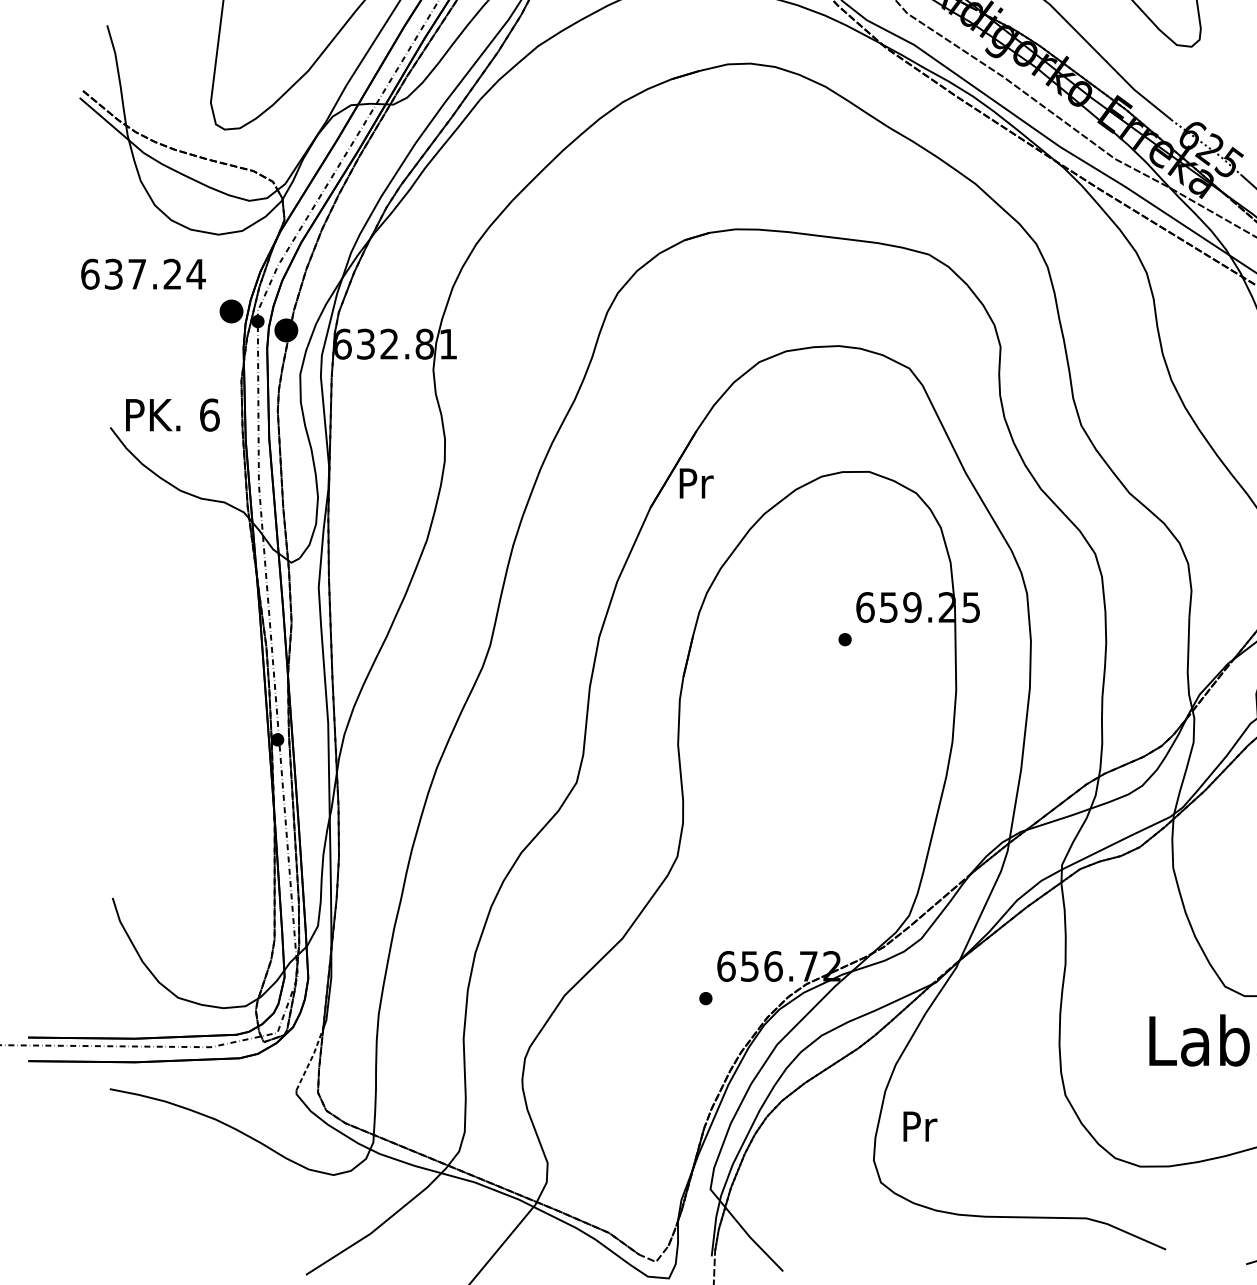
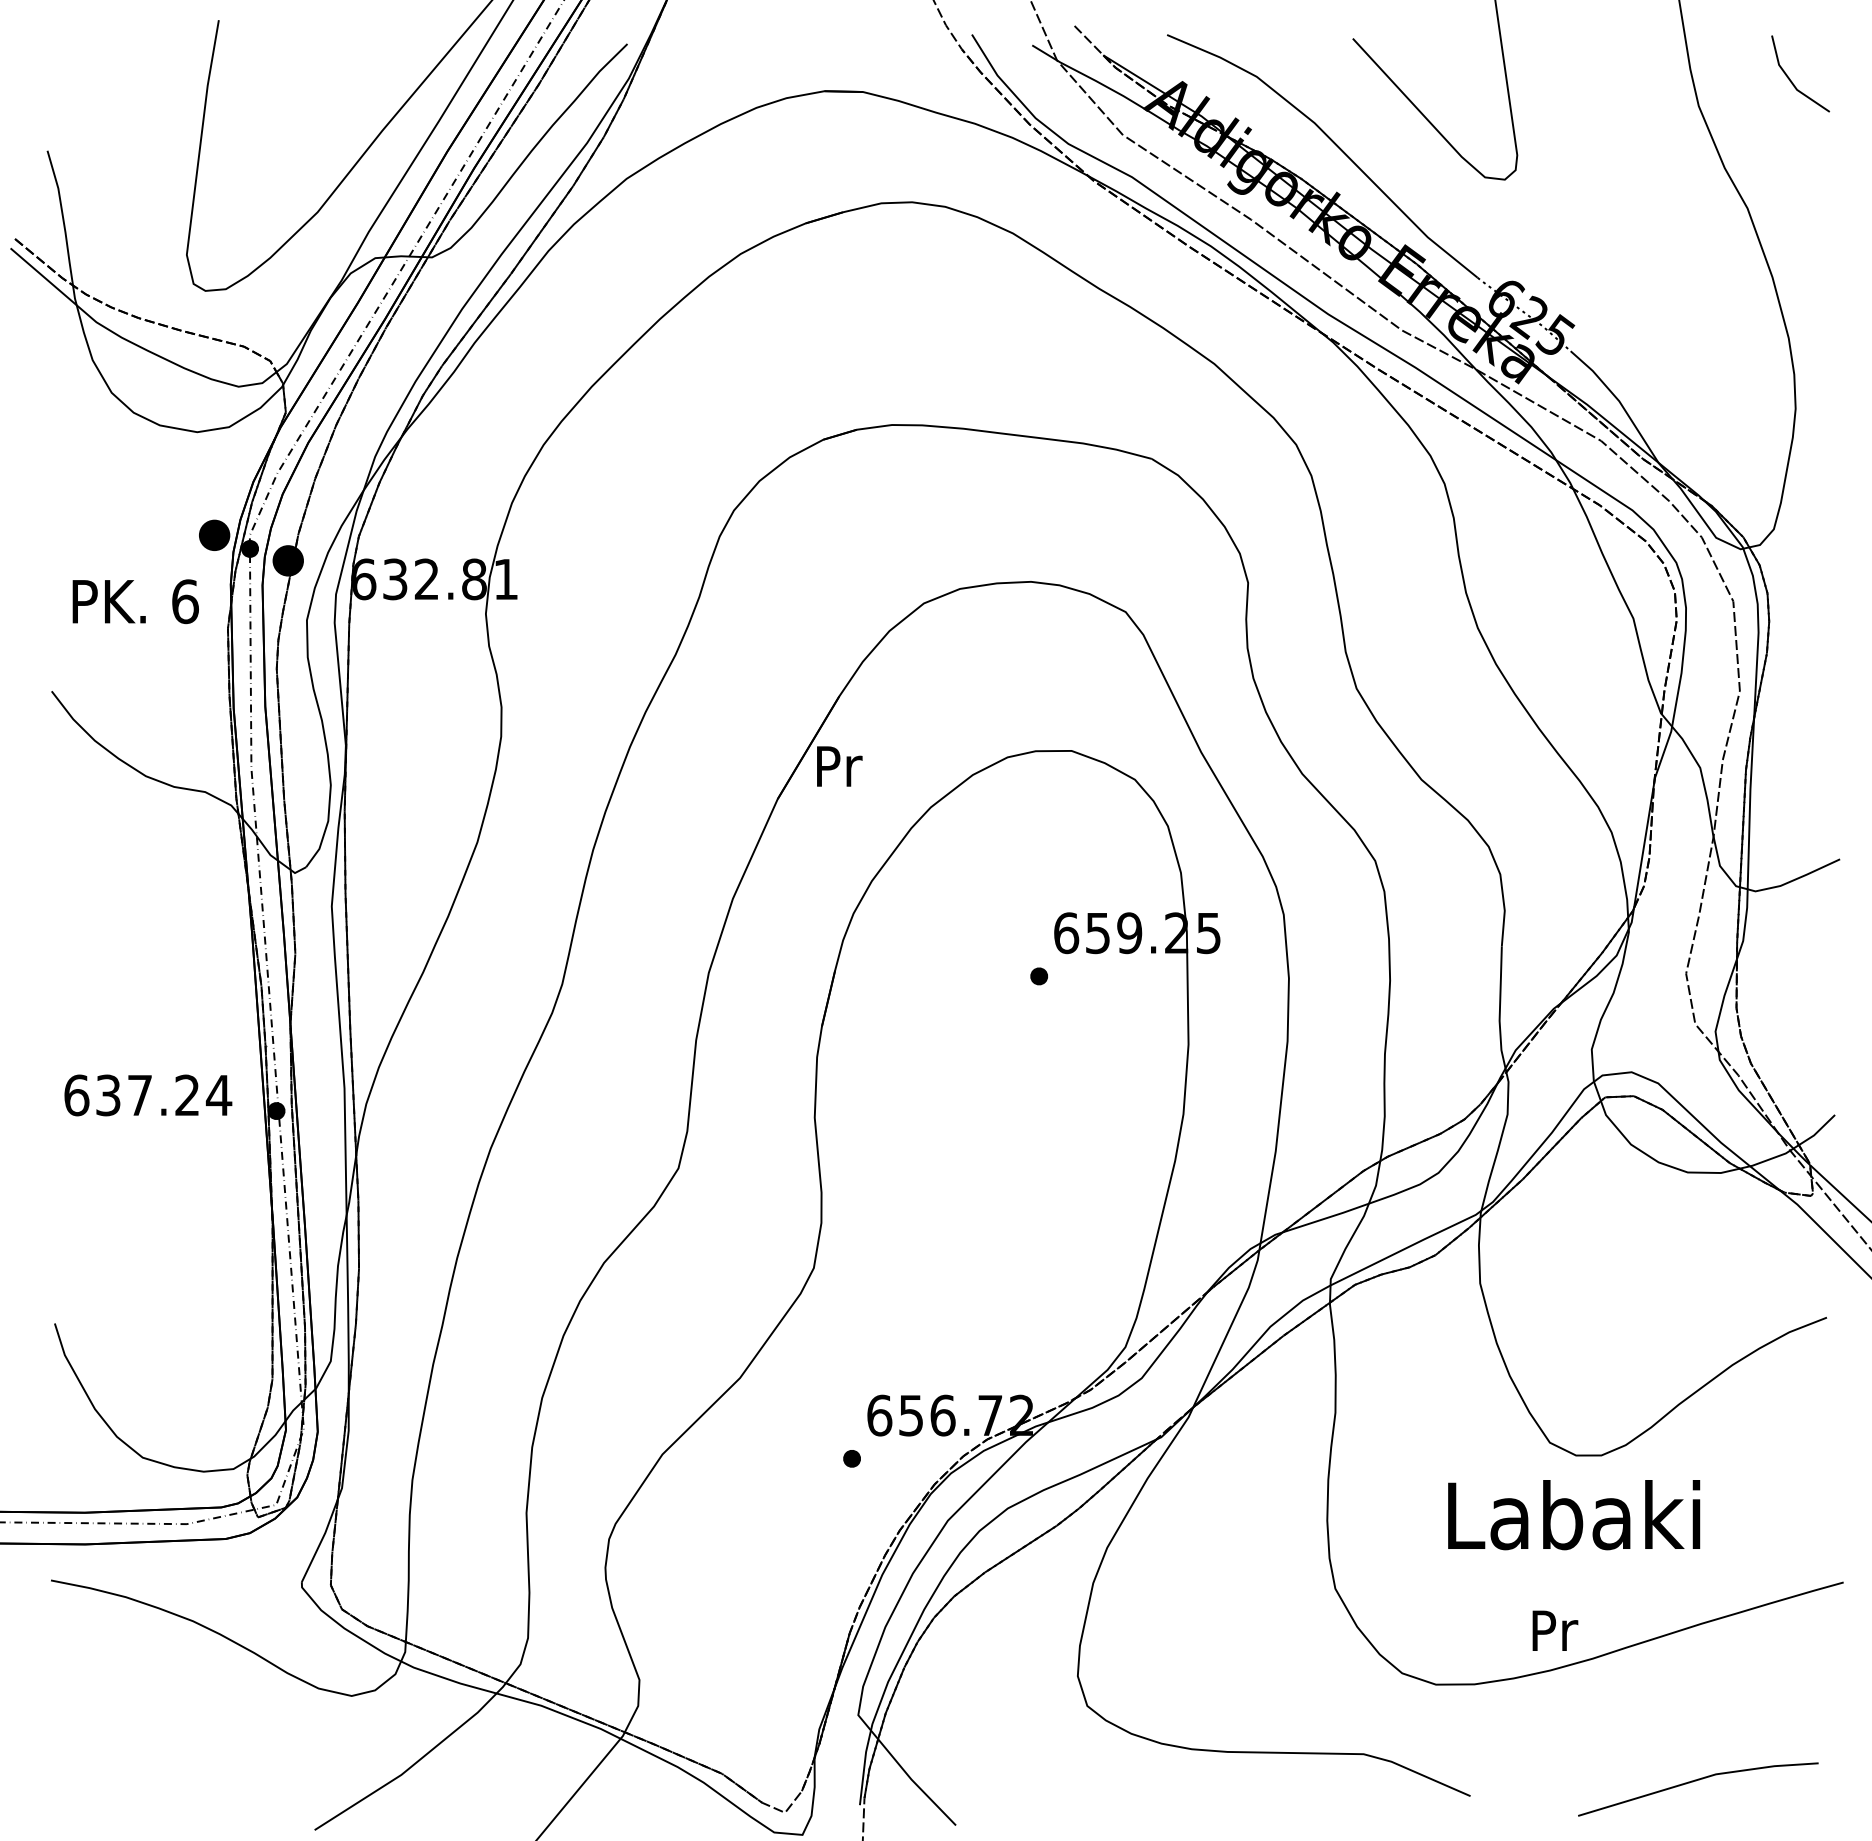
text: (143, 274) -> (148, 1095), moved
text: (172, 414) -> (135, 601), moved
line: (311, 1059) -> (321, 1540), dashed -> solid
text: (920, 1126) -> (1555, 1630), moved

